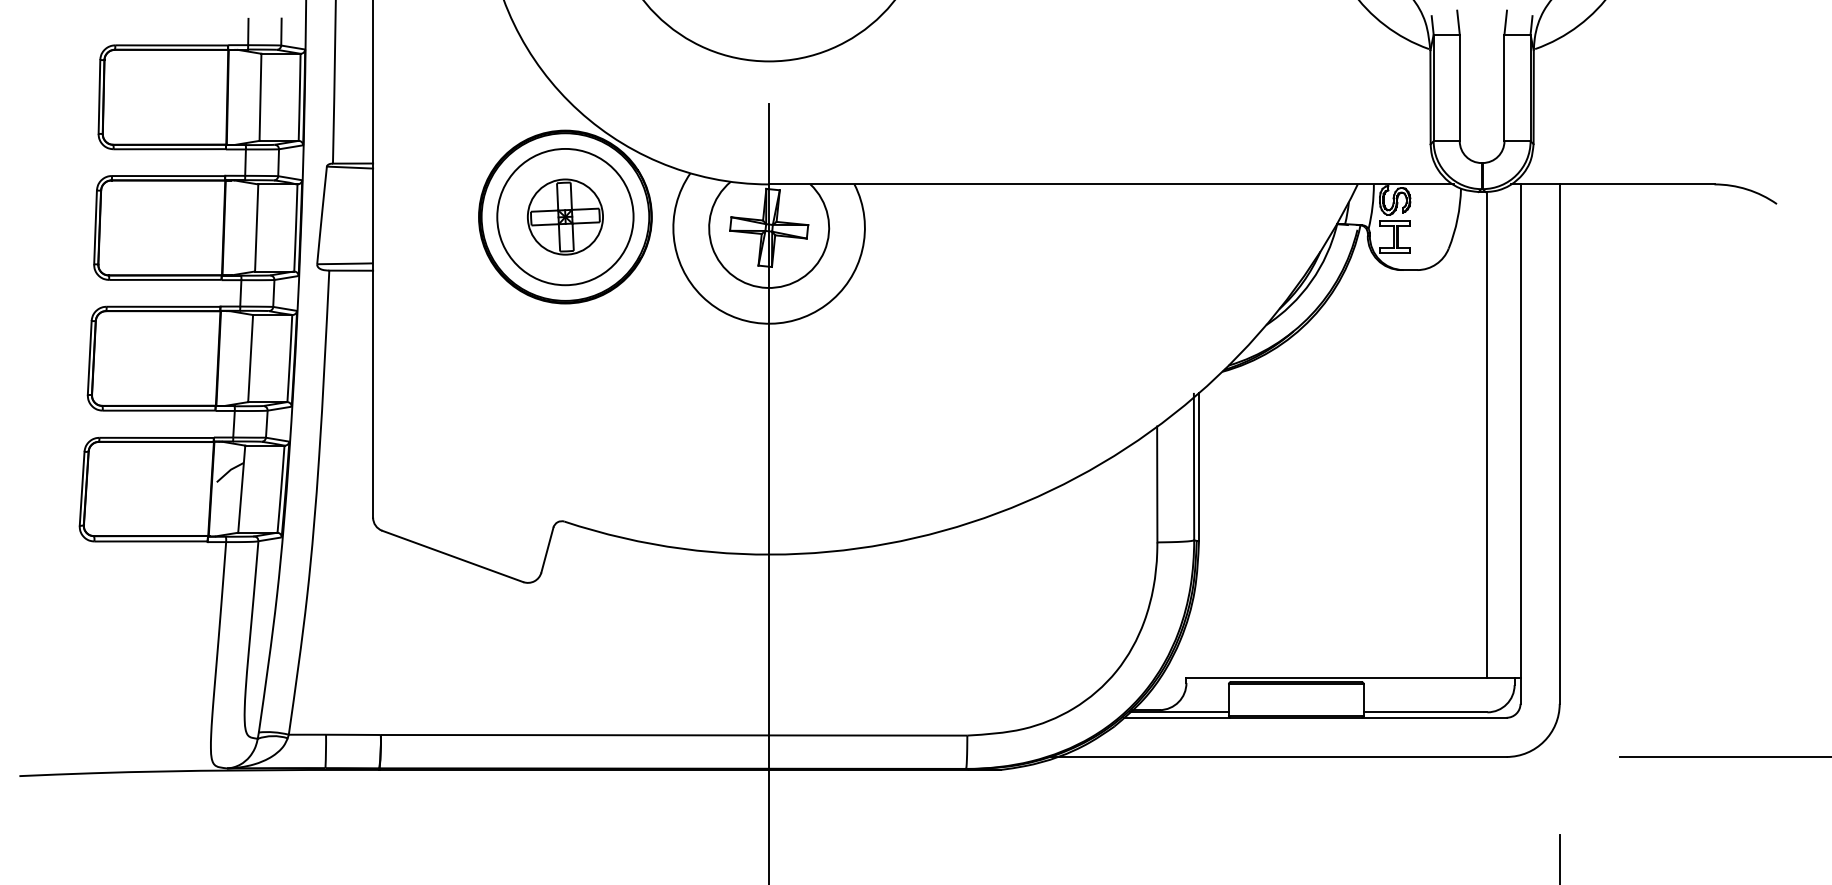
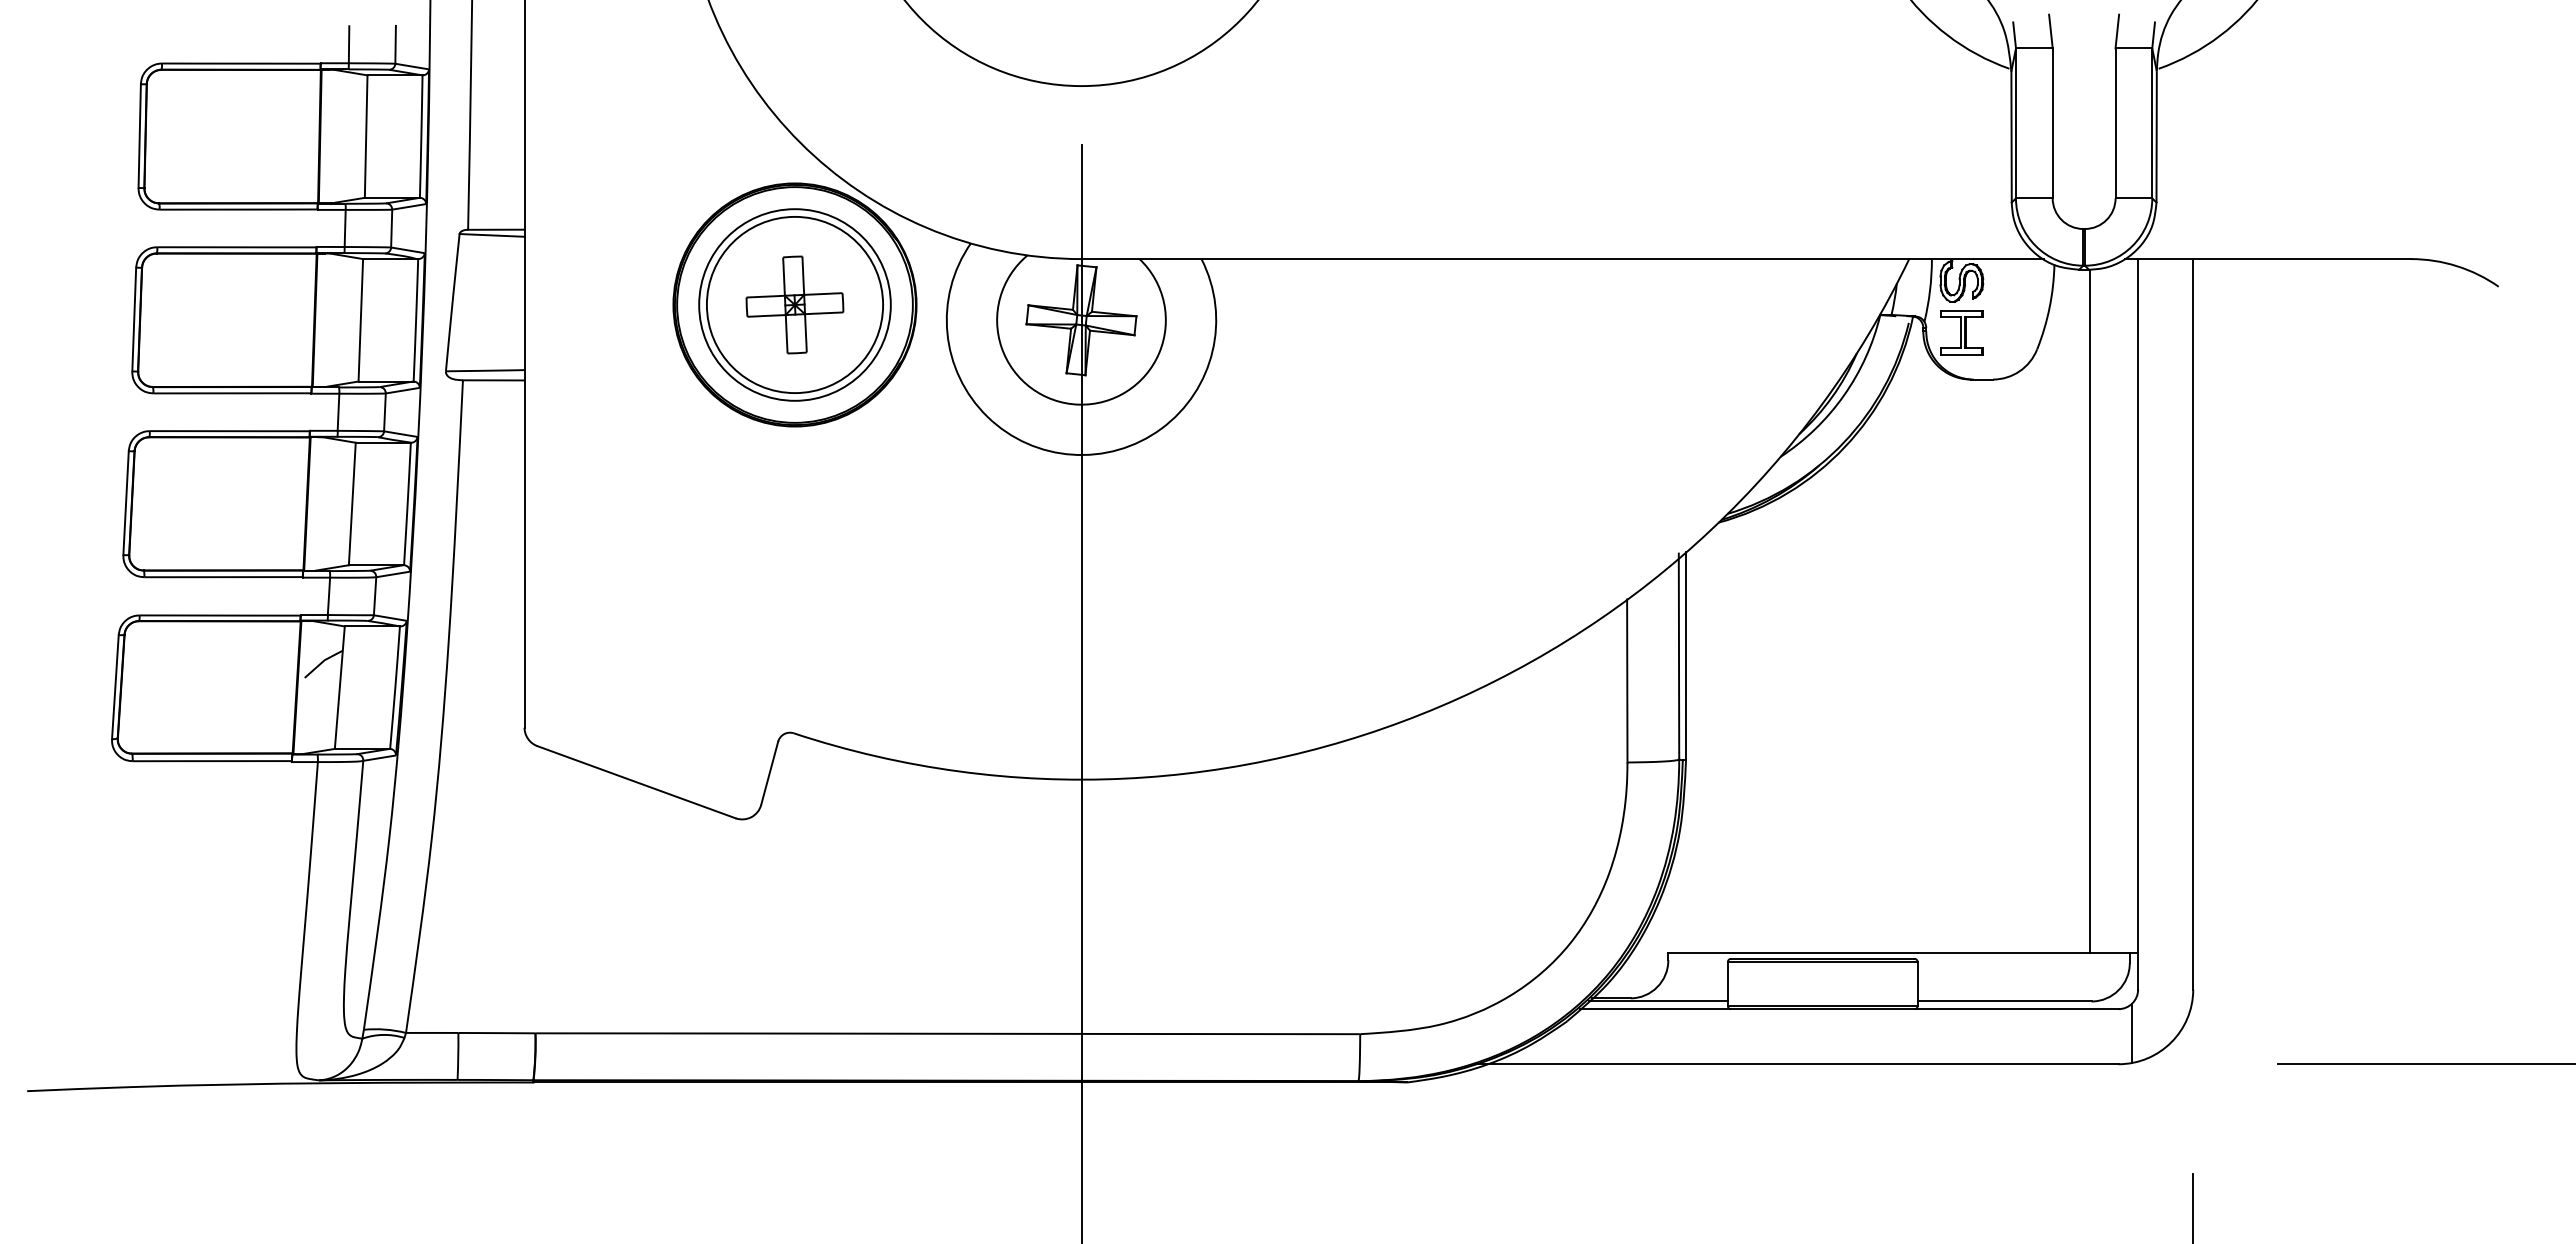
circle: (565, 216) -> (794, 304), size x1.67
line: (1516, 735) -> (2132, 1033), added

